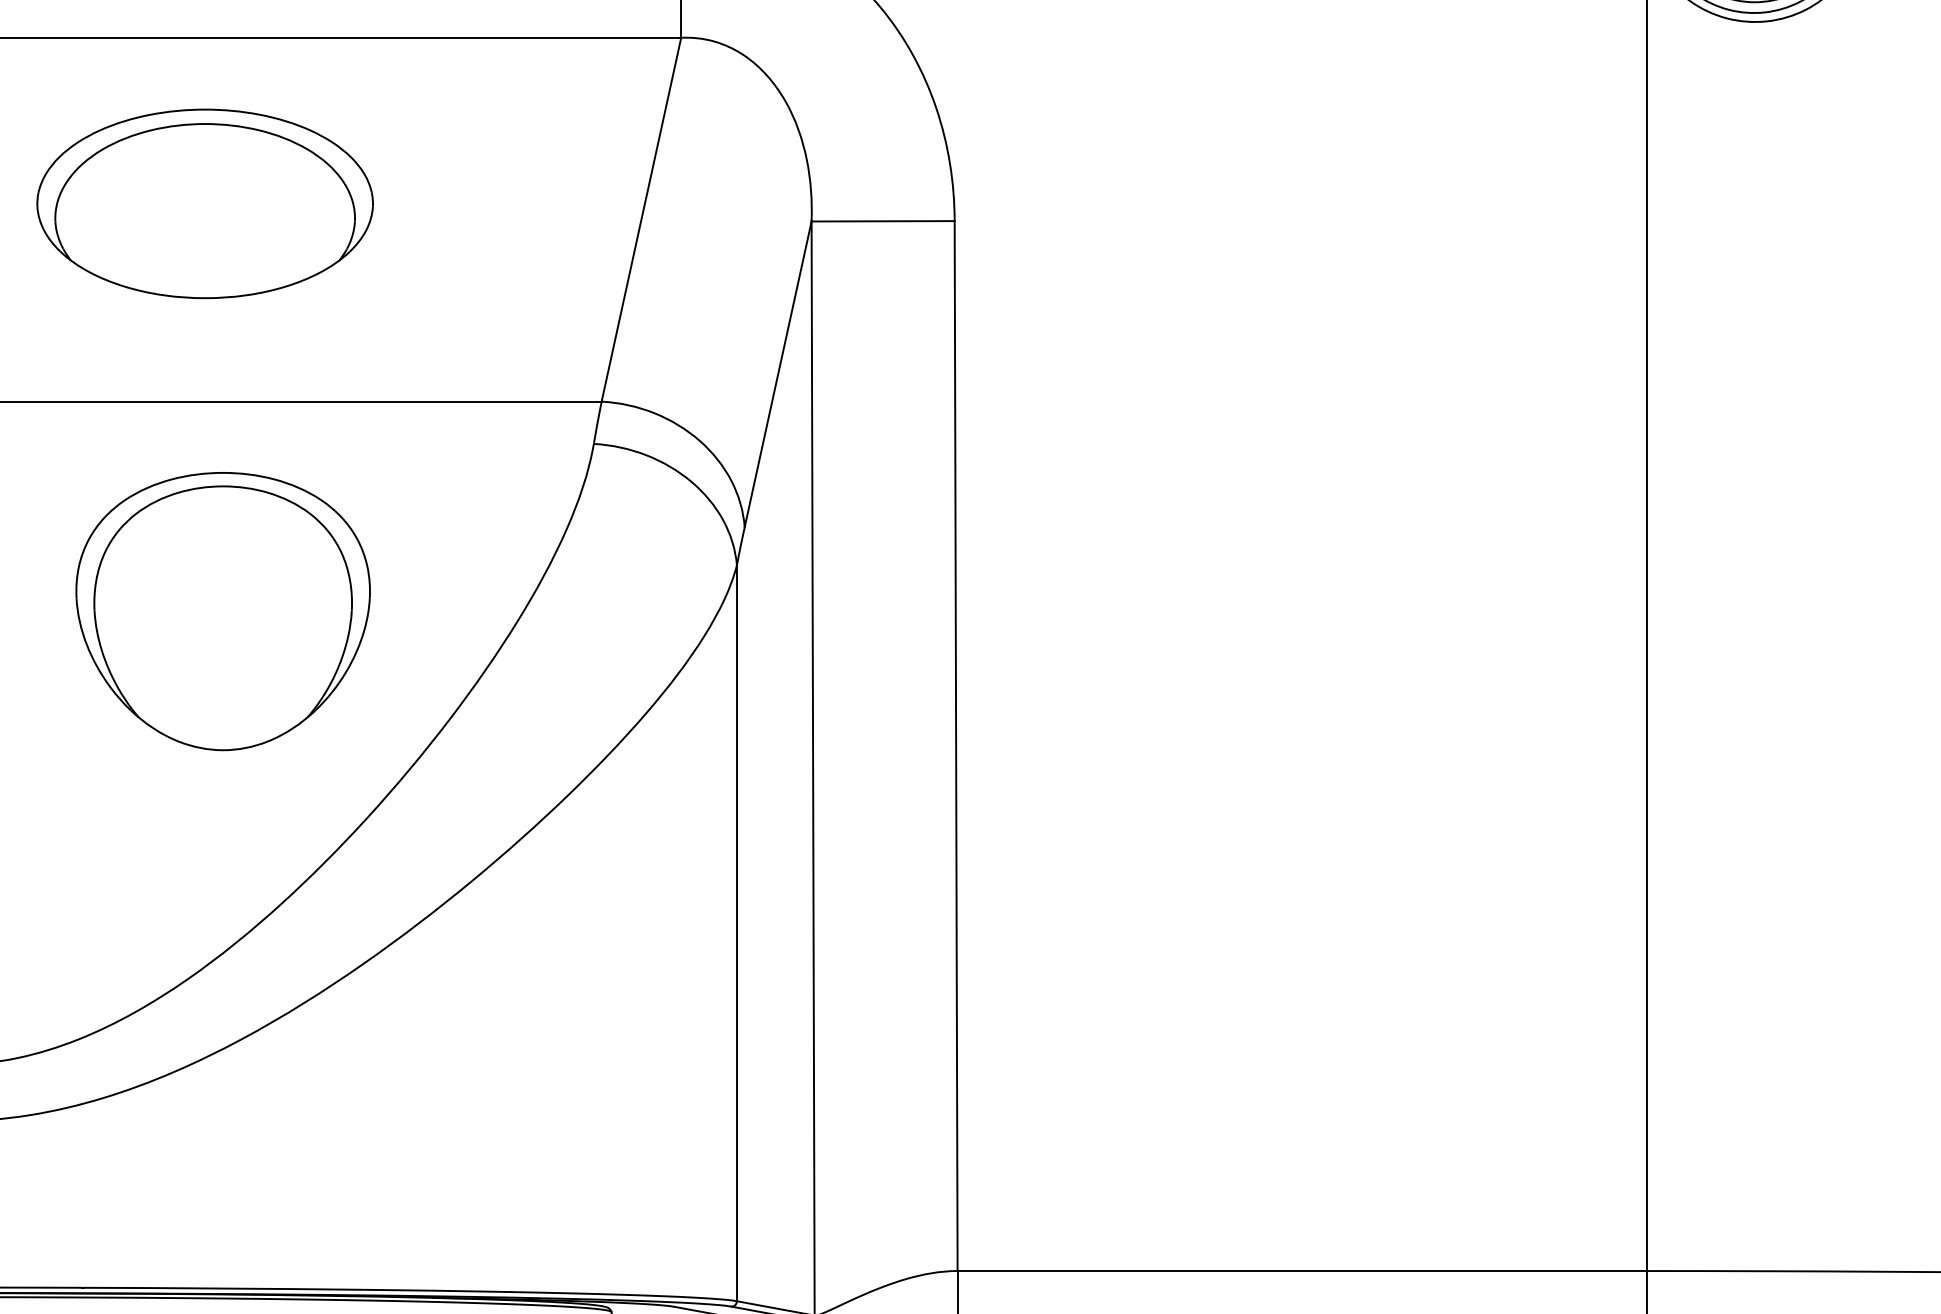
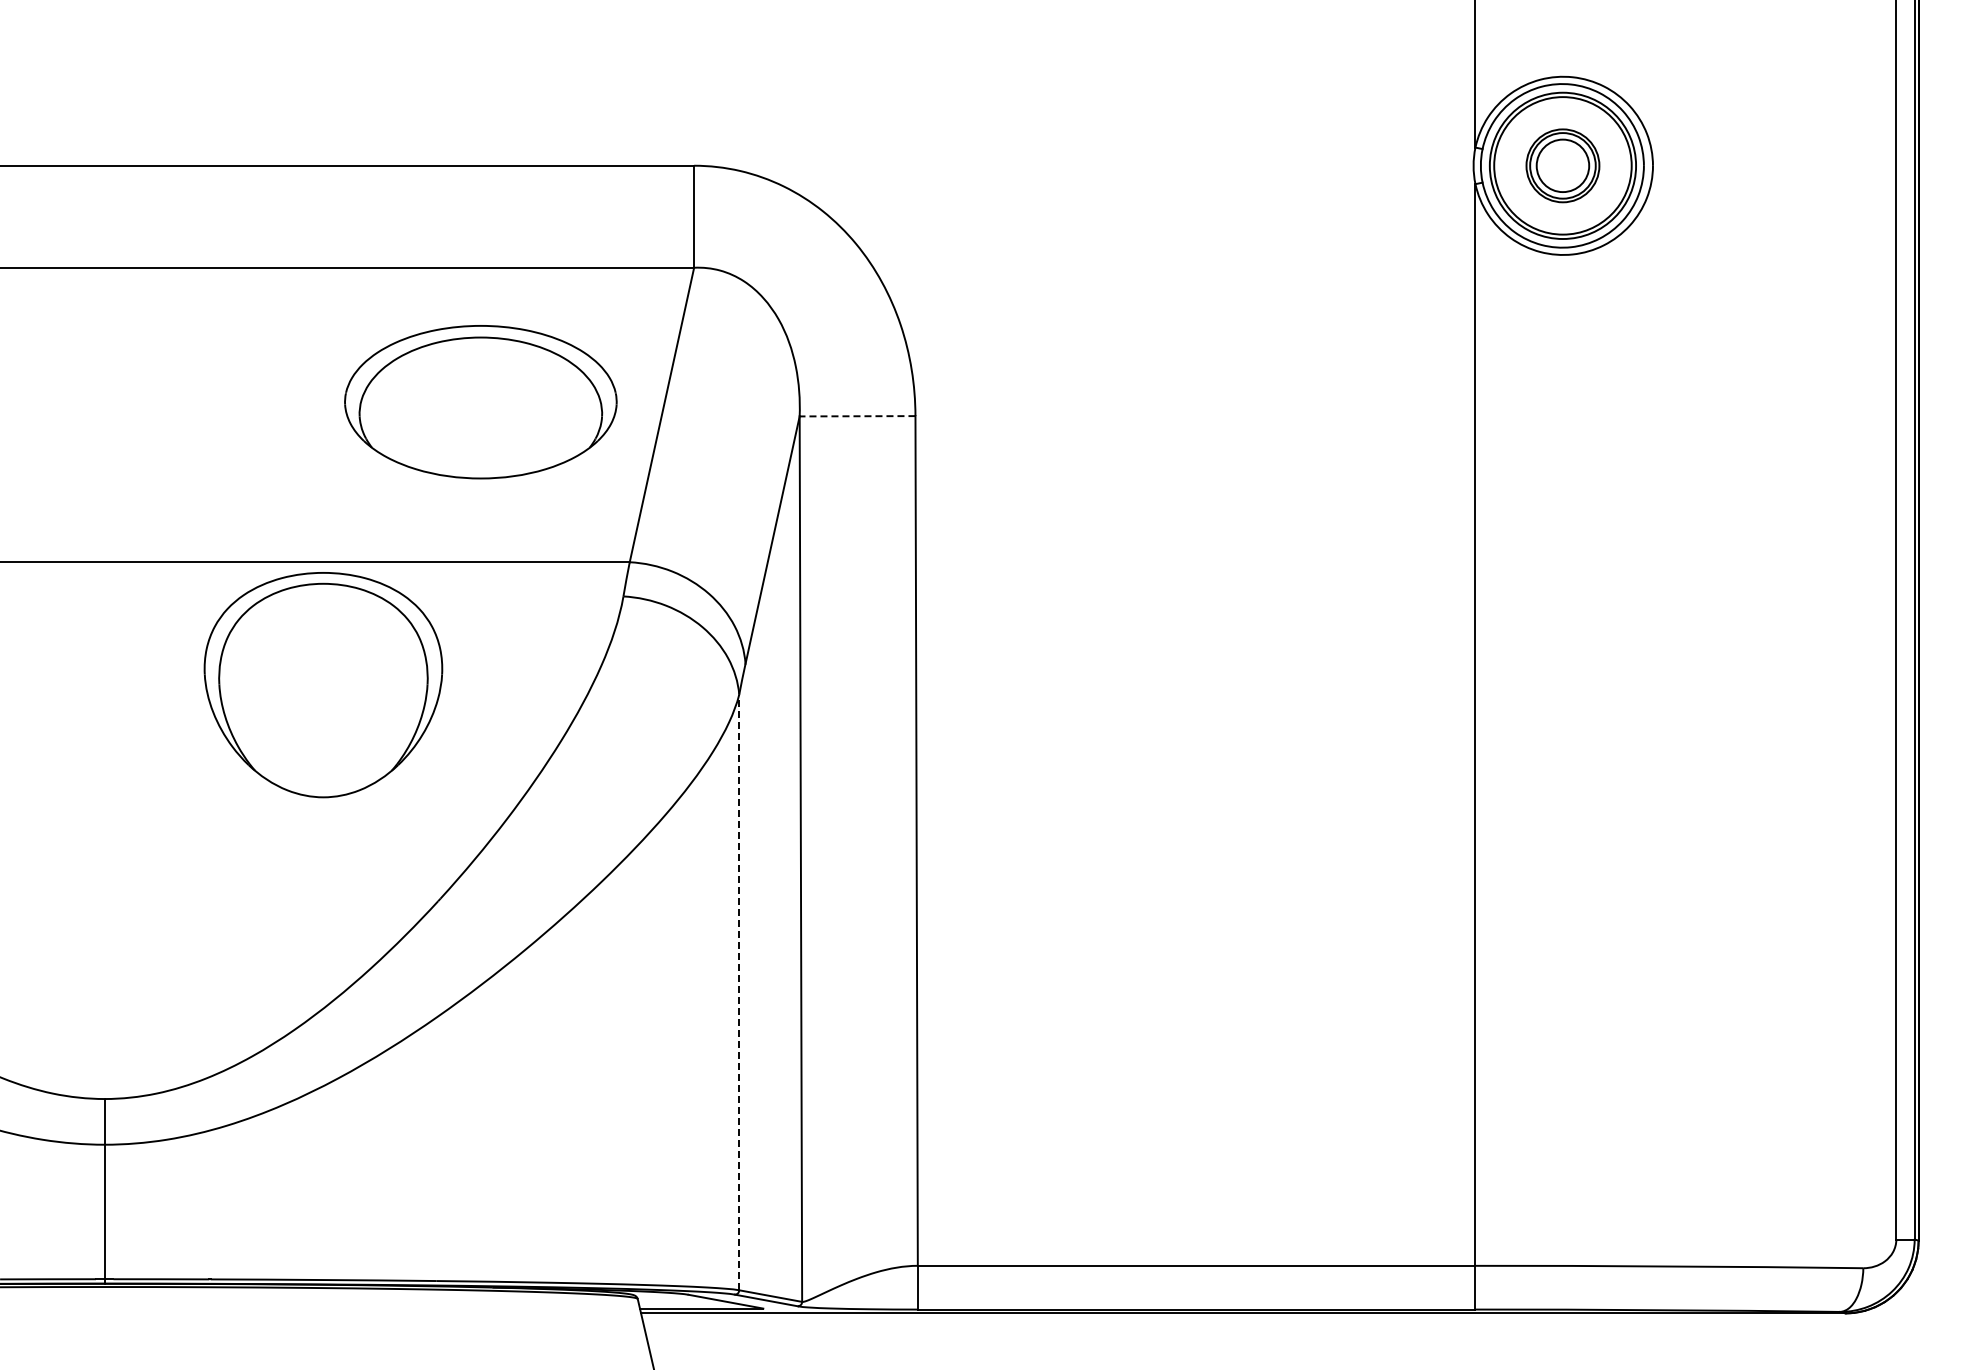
part: (204, 204) -> (480, 402), moved
line: (883, 221) -> (857, 416), solid -> dashed
part: (223, 612) -> (323, 685), moved
line: (737, 933) -> (739, 992), solid -> dashed

